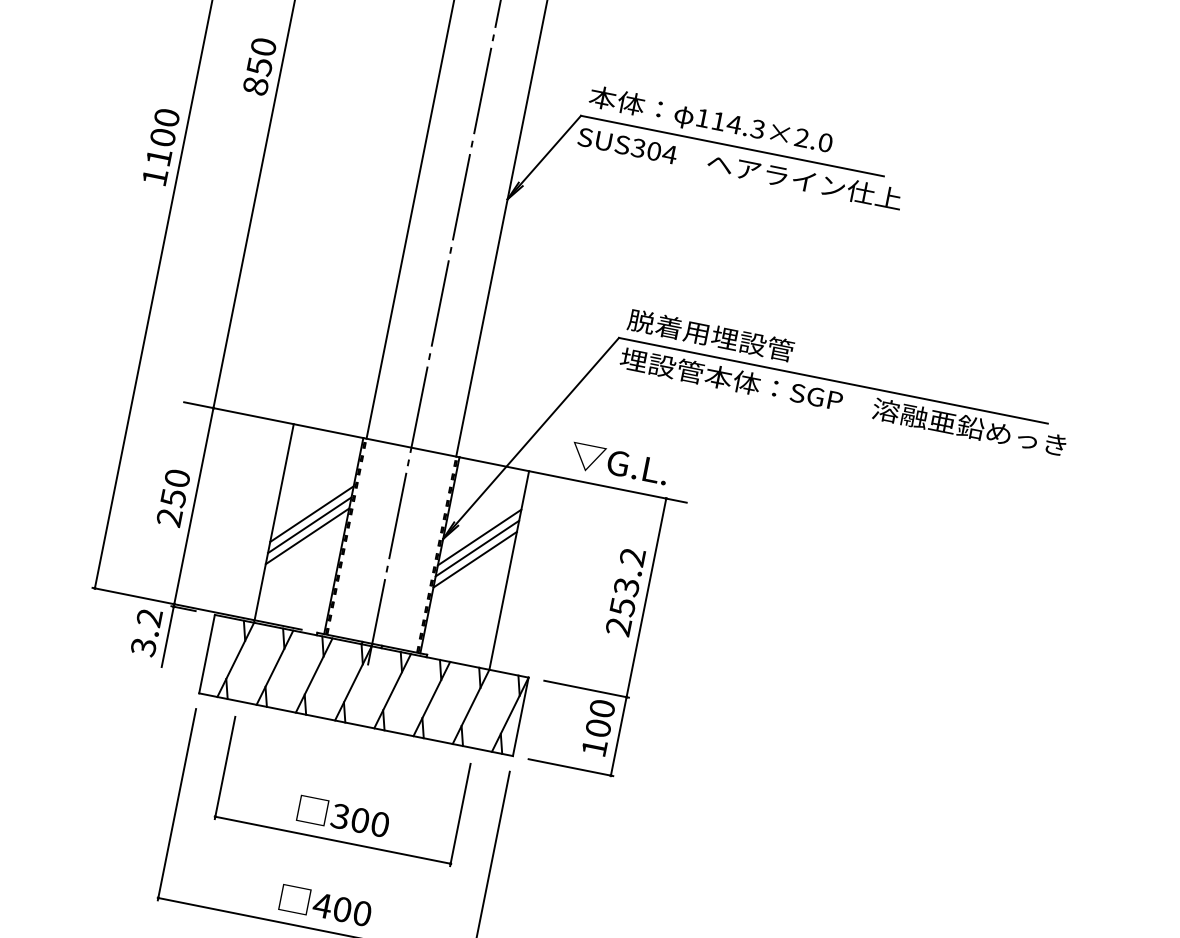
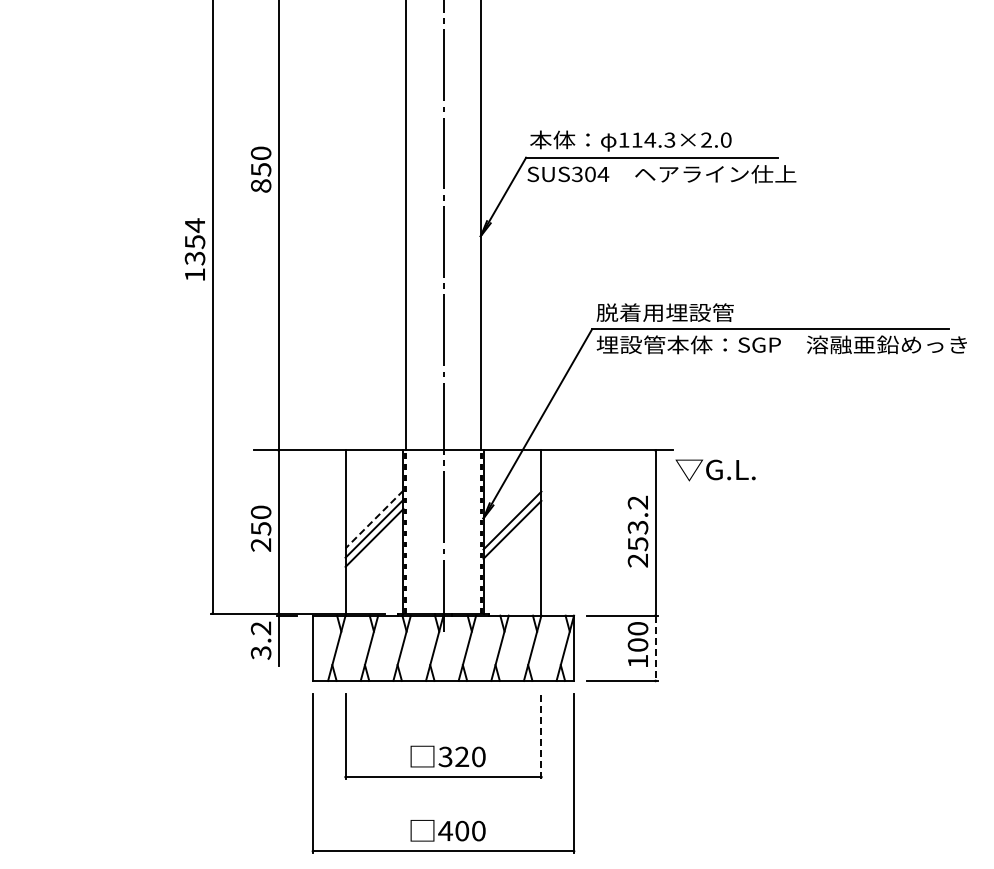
text: (162, 136) -> (194, 241), 1100 -> 1354
text: (619, 464) -> (715, 470), moved
line: (311, 514) -> (374, 519), solid -> dashed
line: (479, 537) -> (512, 511), removed
line: (618, 736) -> (655, 648), solid -> dashed
line: (460, 814) -> (541, 736), solid -> dashed
text: (360, 820) -> (462, 756), 300 -> 320

